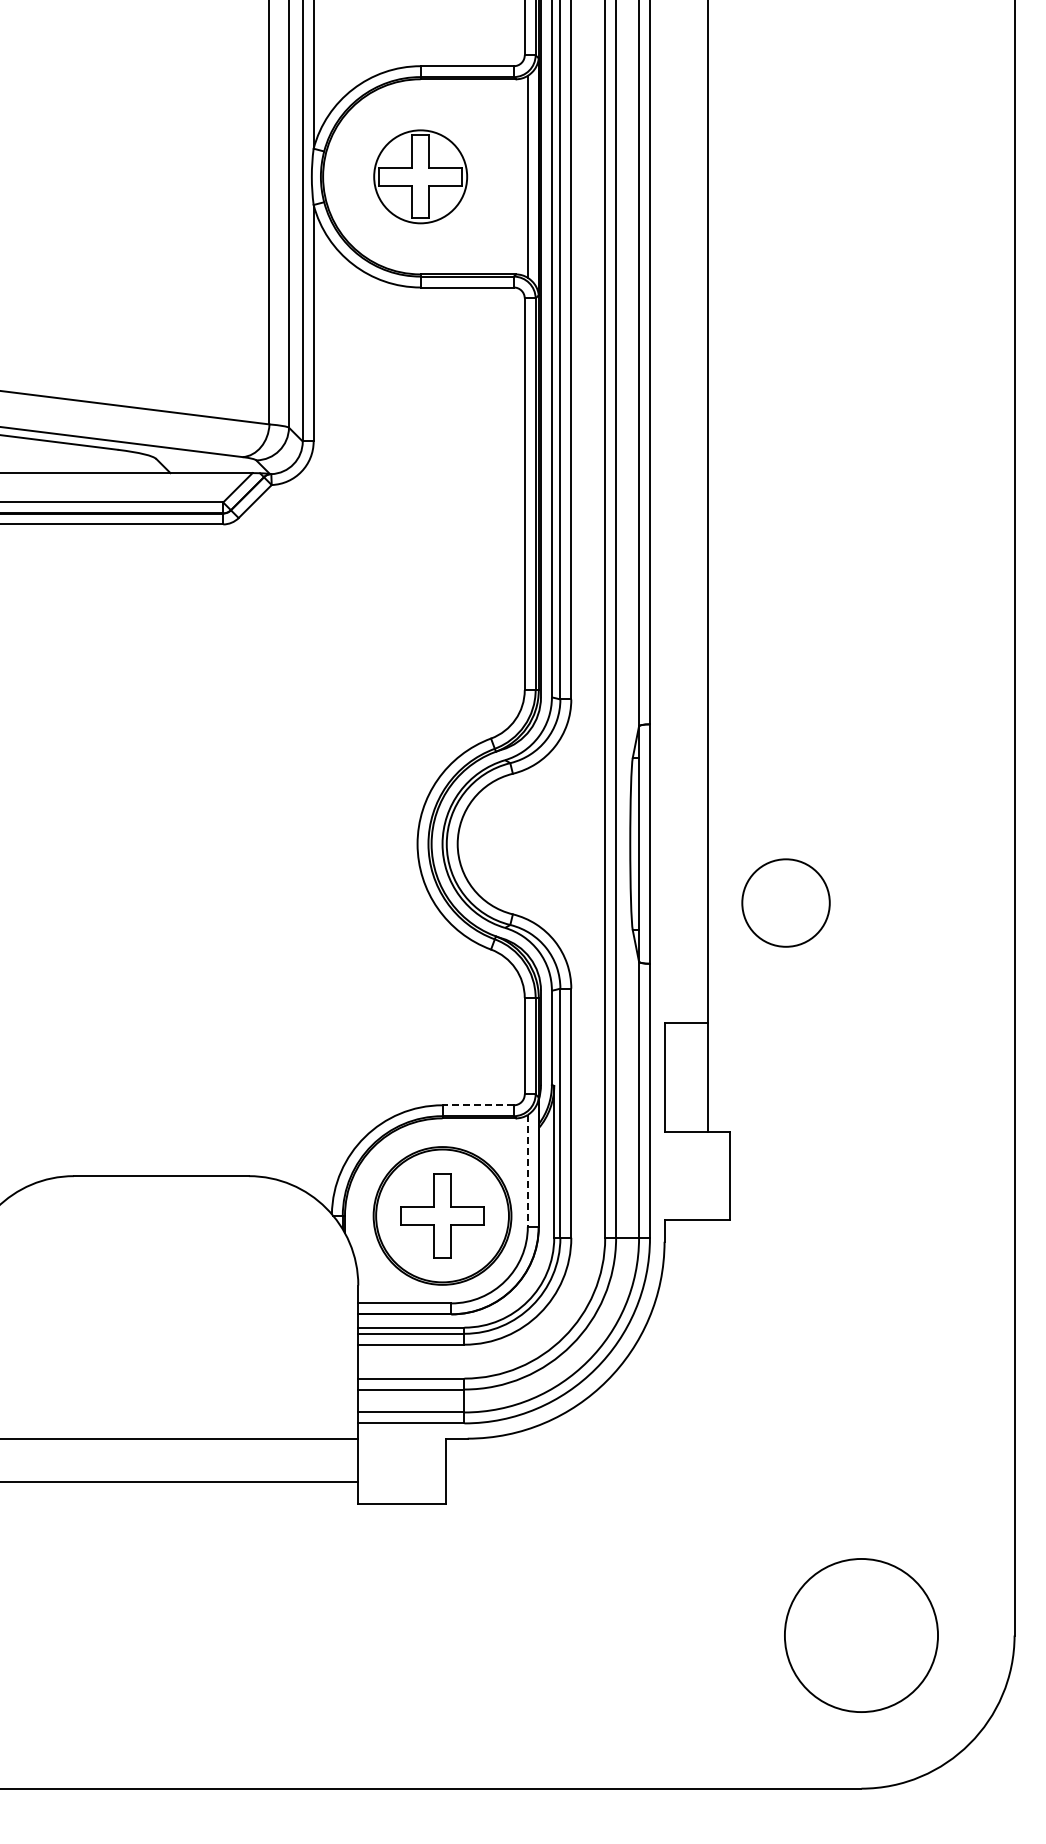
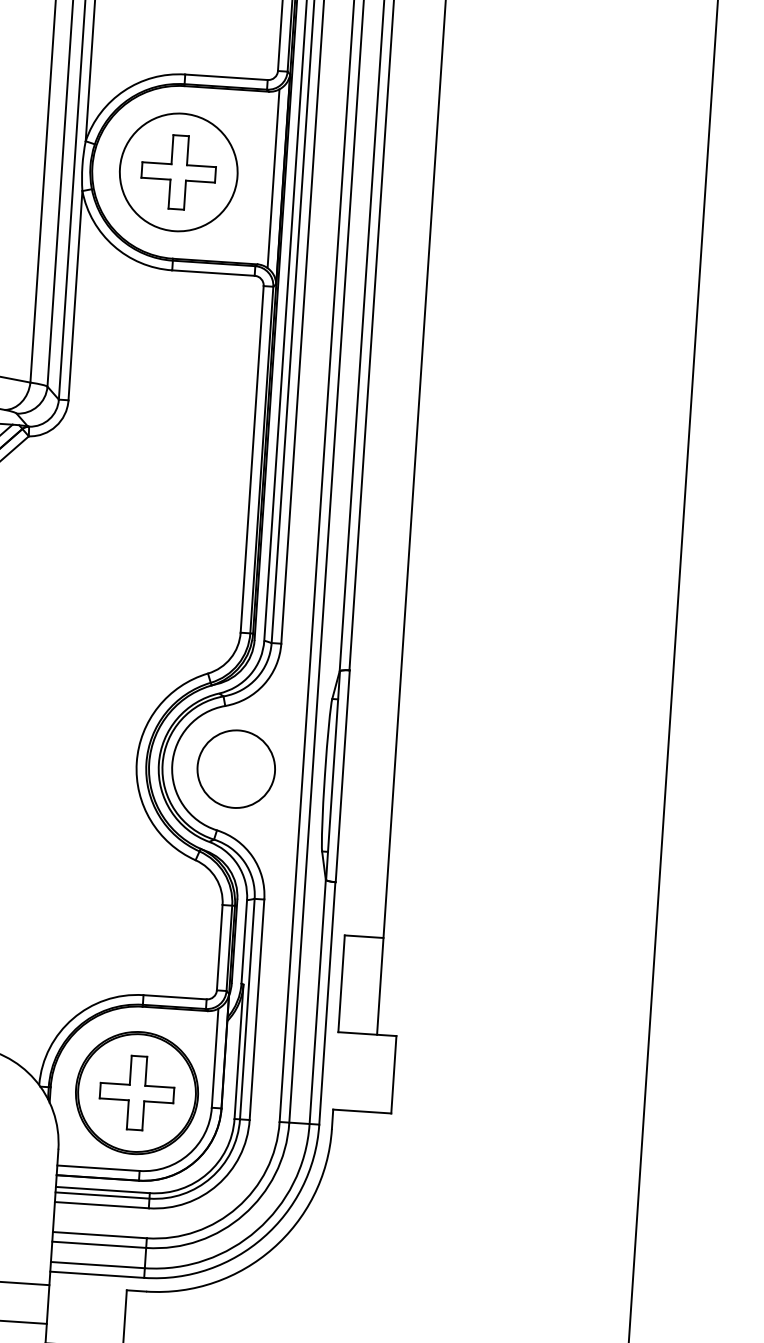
circle: (420, 176) -> (178, 172), size x1.43
circle: (785, 902) -> (235, 768), moved
line: (478, 1105) -> (175, 997), dashed -> solid
line: (527, 1170) -> (214, 1057), dashed -> solid

